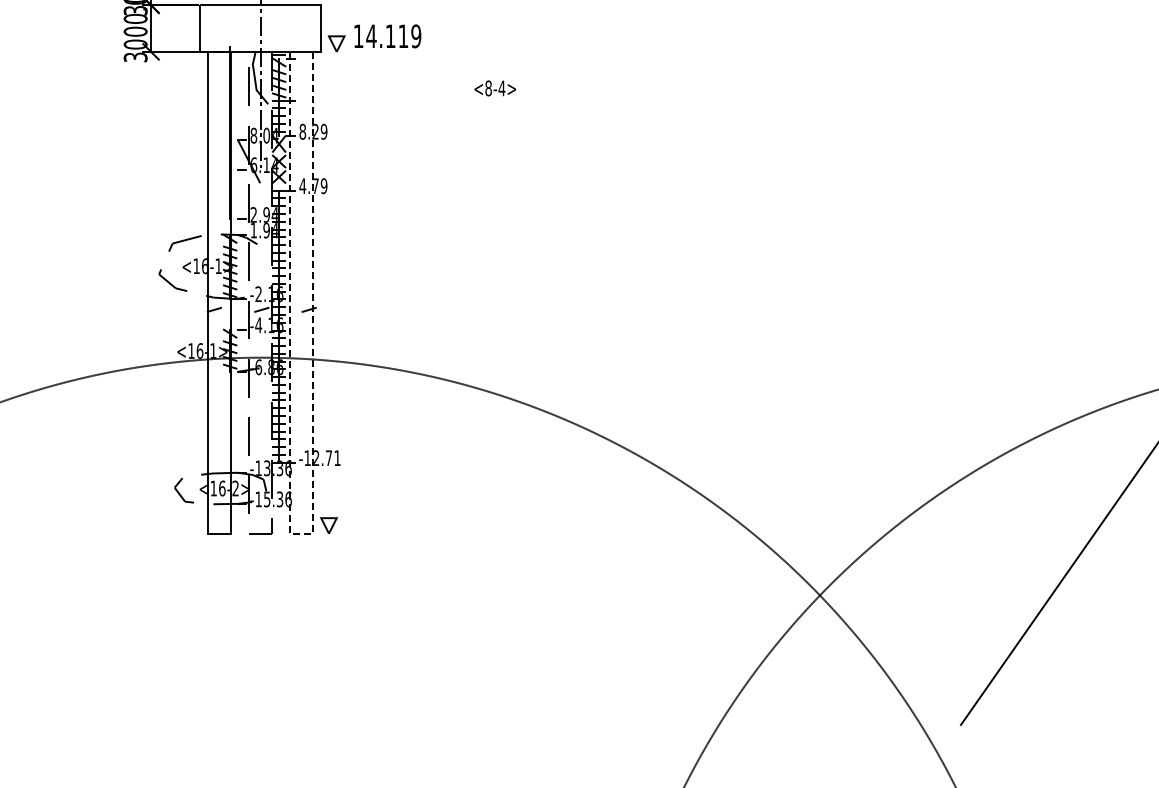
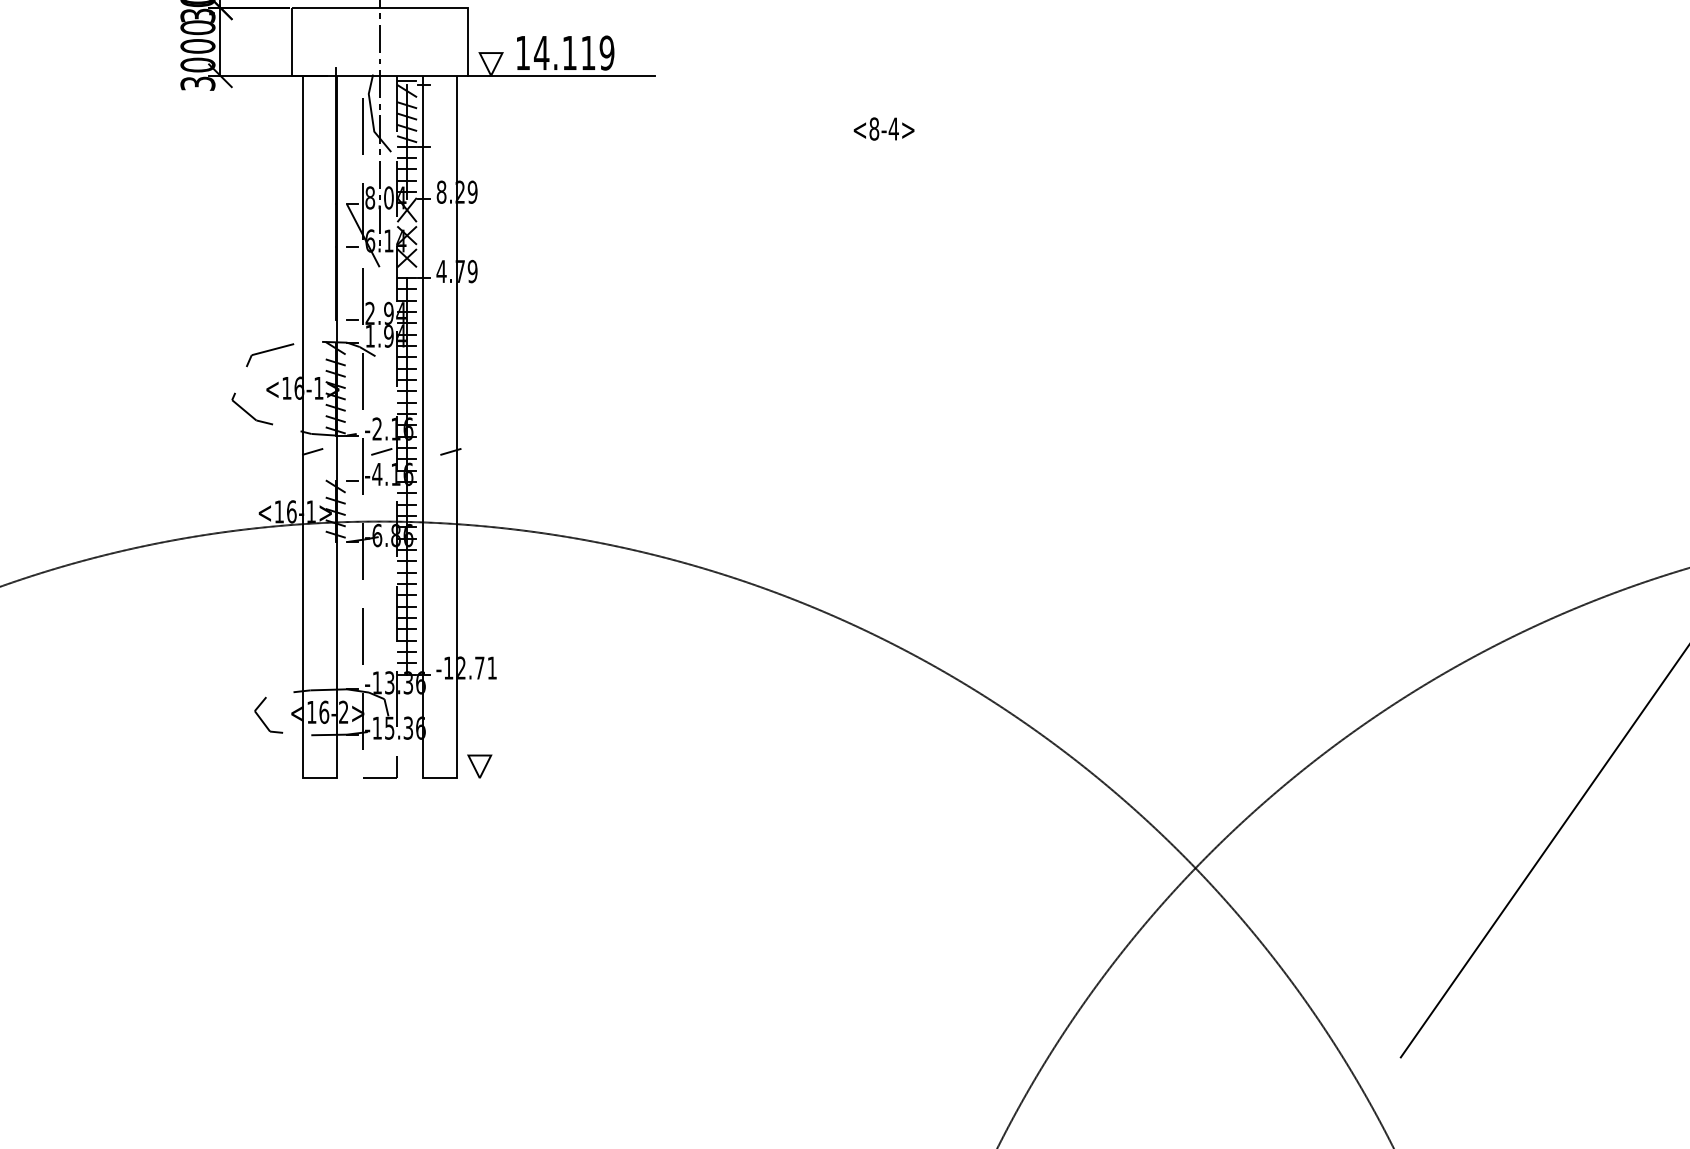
line: (385, 51) -> (562, 75), added
text: (495, 88) -> (884, 129), moved
line: (301, 533) -> (439, 777), dashed -> solid

